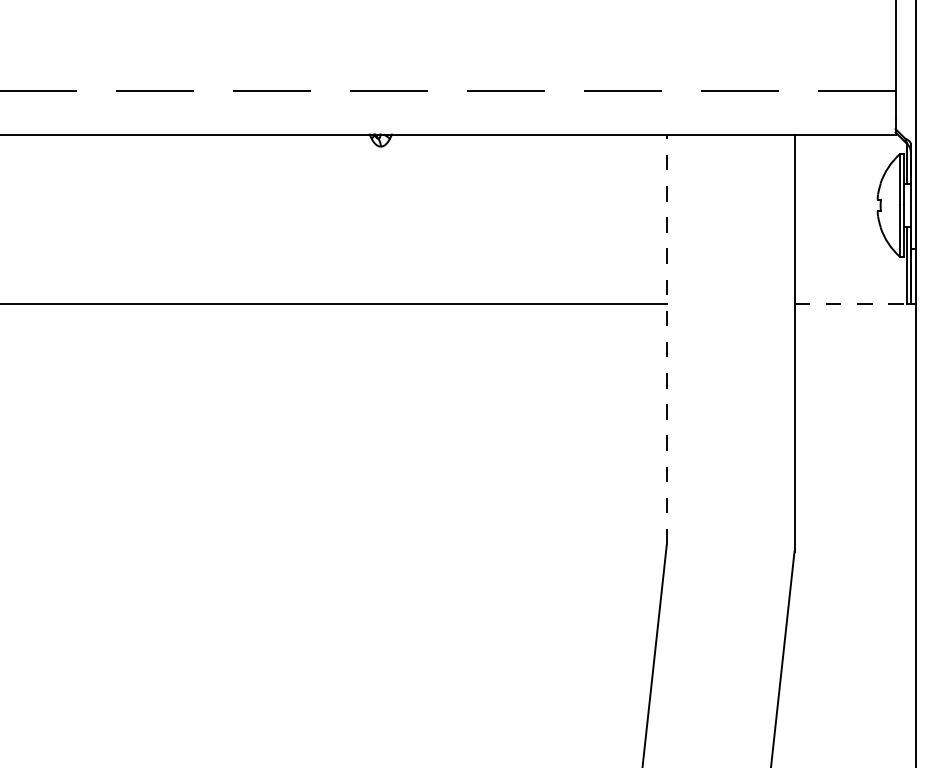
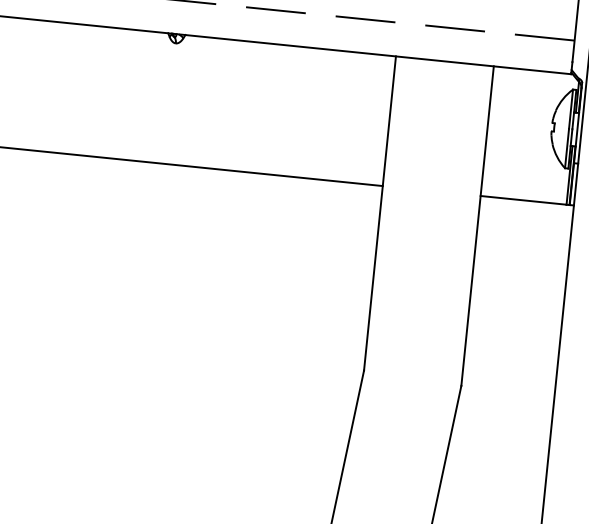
line: (851, 303) -> (524, 200), dashed -> solid
line: (666, 339) -> (379, 213), dashed -> solid

